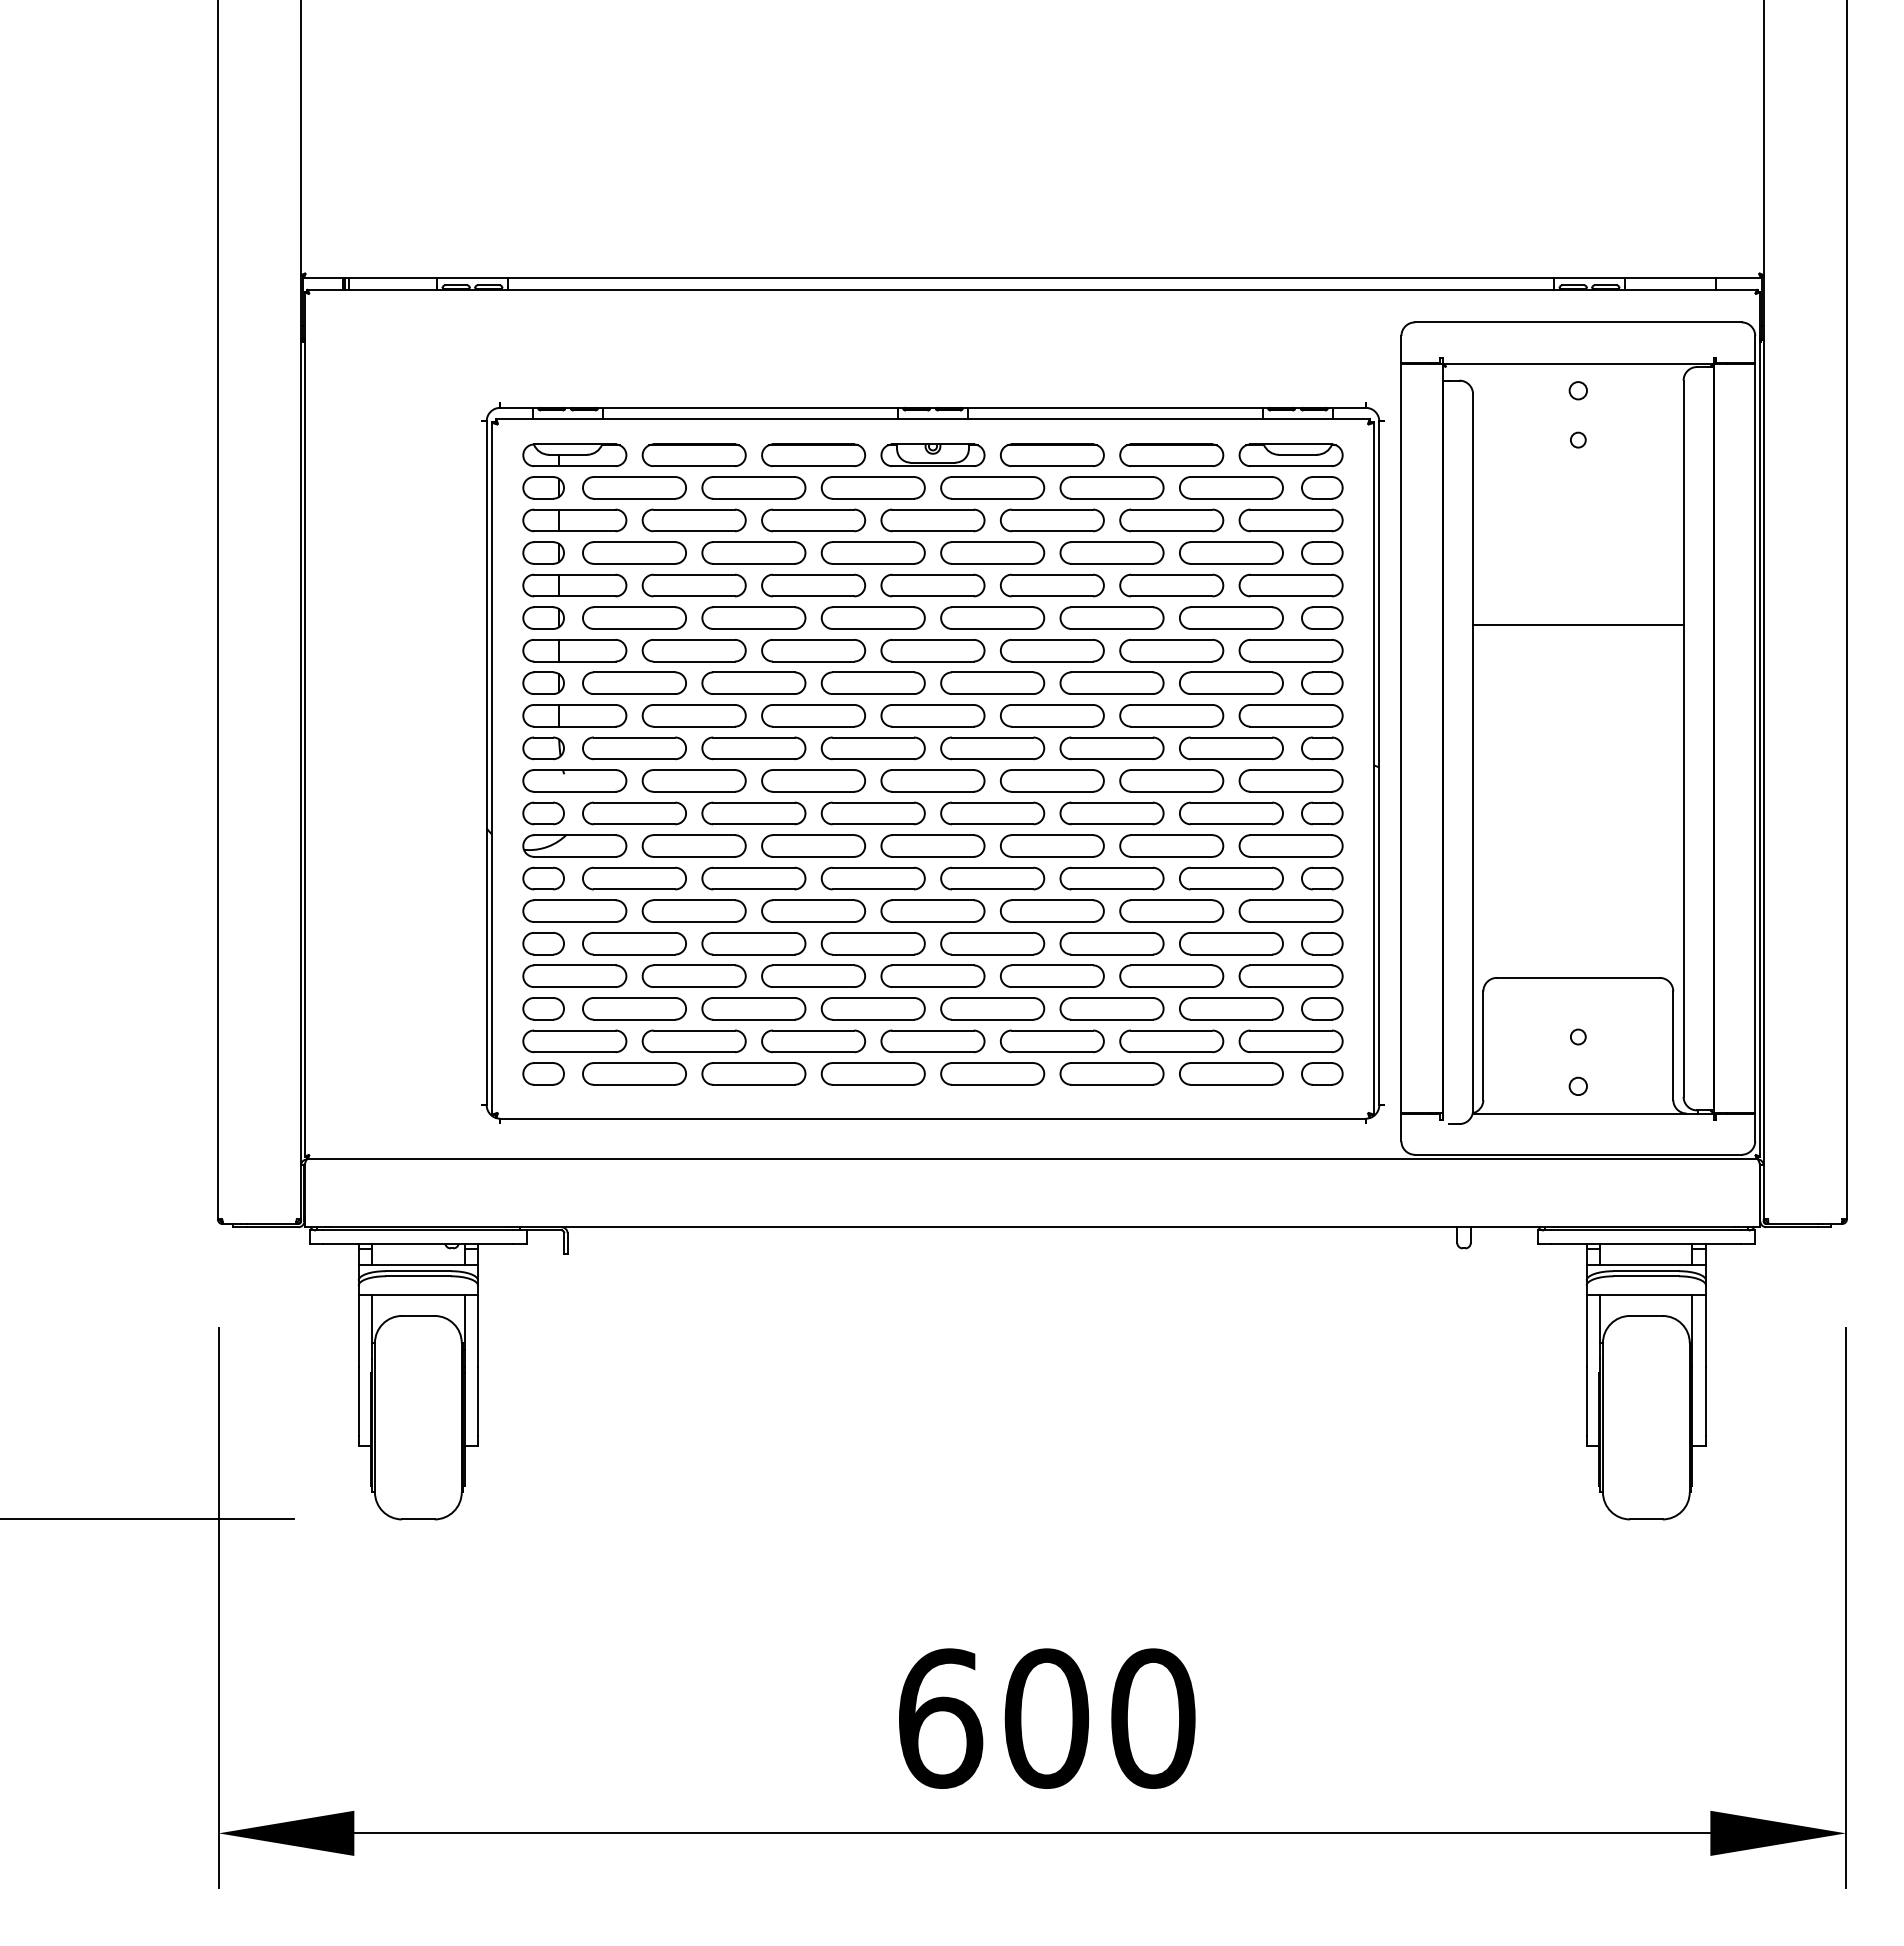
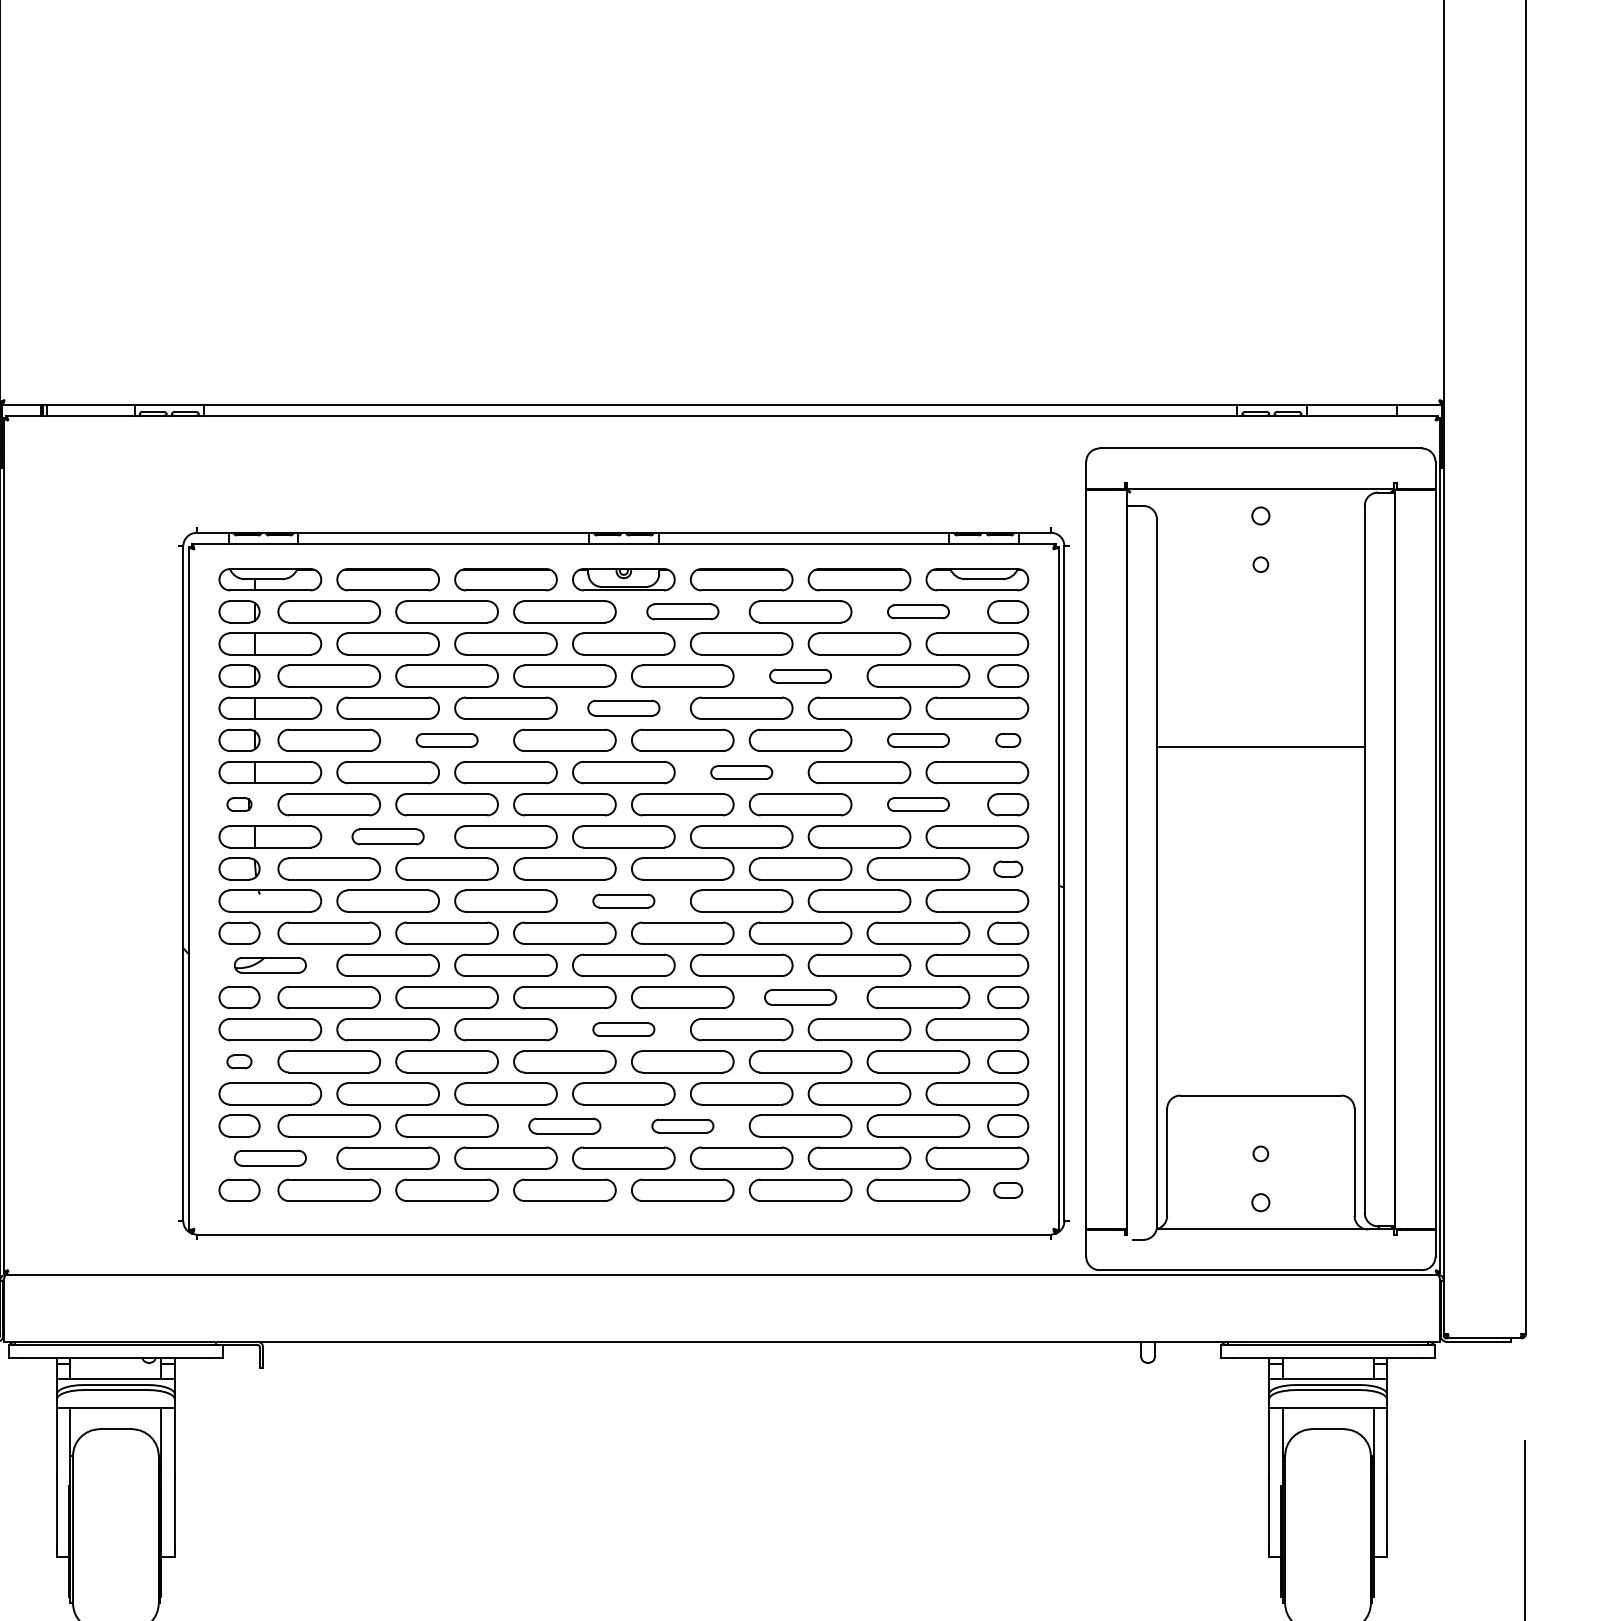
part: (992, 487) -> (682, 611), size x0.7
part: (1231, 487) -> (918, 611), size x0.6
part: (1111, 552) -> (800, 675), size x0.6
part: (932, 585) -> (623, 708), size x0.7
part: (753, 617) -> (446, 739), size x0.6
part: (1231, 617) -> (918, 739), size x0.6
part: (1322, 617) -> (1008, 739), size x0.6
part: (1052, 650) -> (741, 772), size x0.6
part: (543, 682) -> (239, 803), size x0.6
part: (1231, 682) -> (918, 803), size x0.6
part: (693, 715) -> (387, 836), size x0.7
part: (1322, 748) -> (1008, 869), size x0.7
part: (932, 780) -> (623, 900), size x0.6
part: (574, 845) -> (270, 964), size x0.7
part: (1111, 878) -> (800, 997), size x0.7
part: (932, 910) -> (623, 1029), size x0.6
part: (543, 943) -> (239, 1061), size x0.6
part: (872, 1008) -> (564, 1125), size x0.7
part: (992, 1008) -> (682, 1125), size x0.6
part: (574, 1041) -> (270, 1158), size x0.7
part: (1322, 1073) -> (1008, 1189), size x0.7

